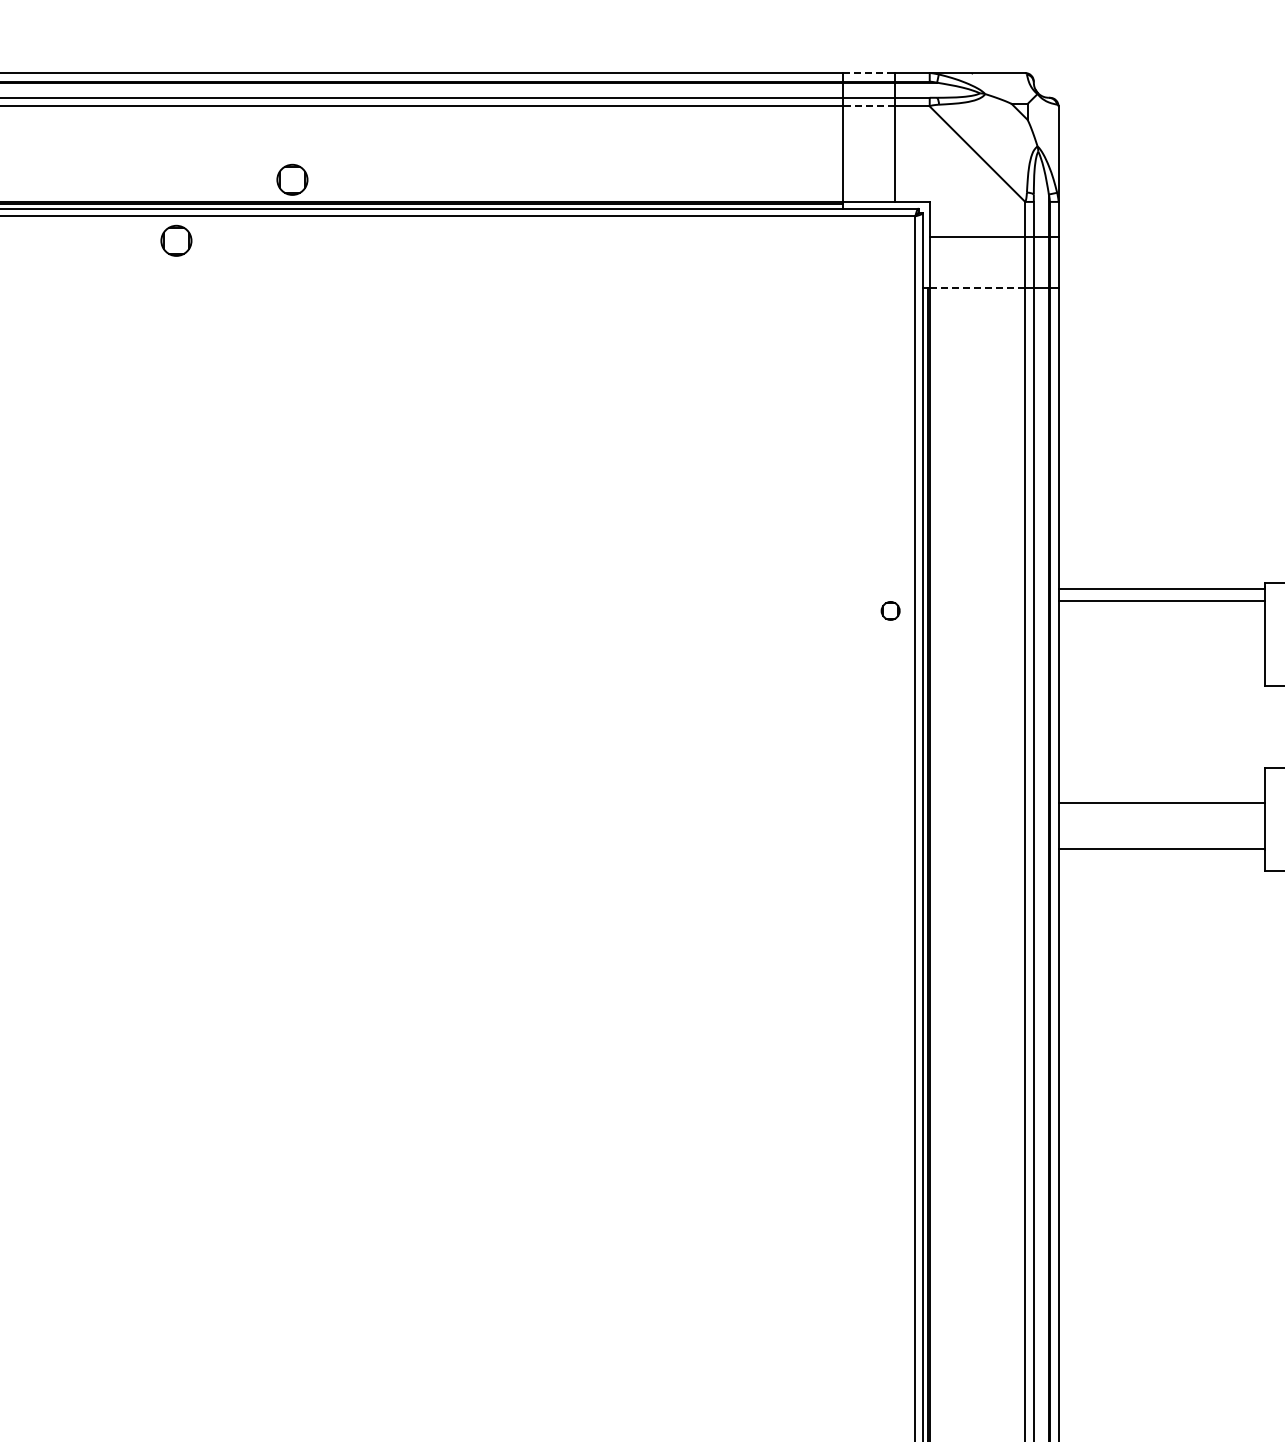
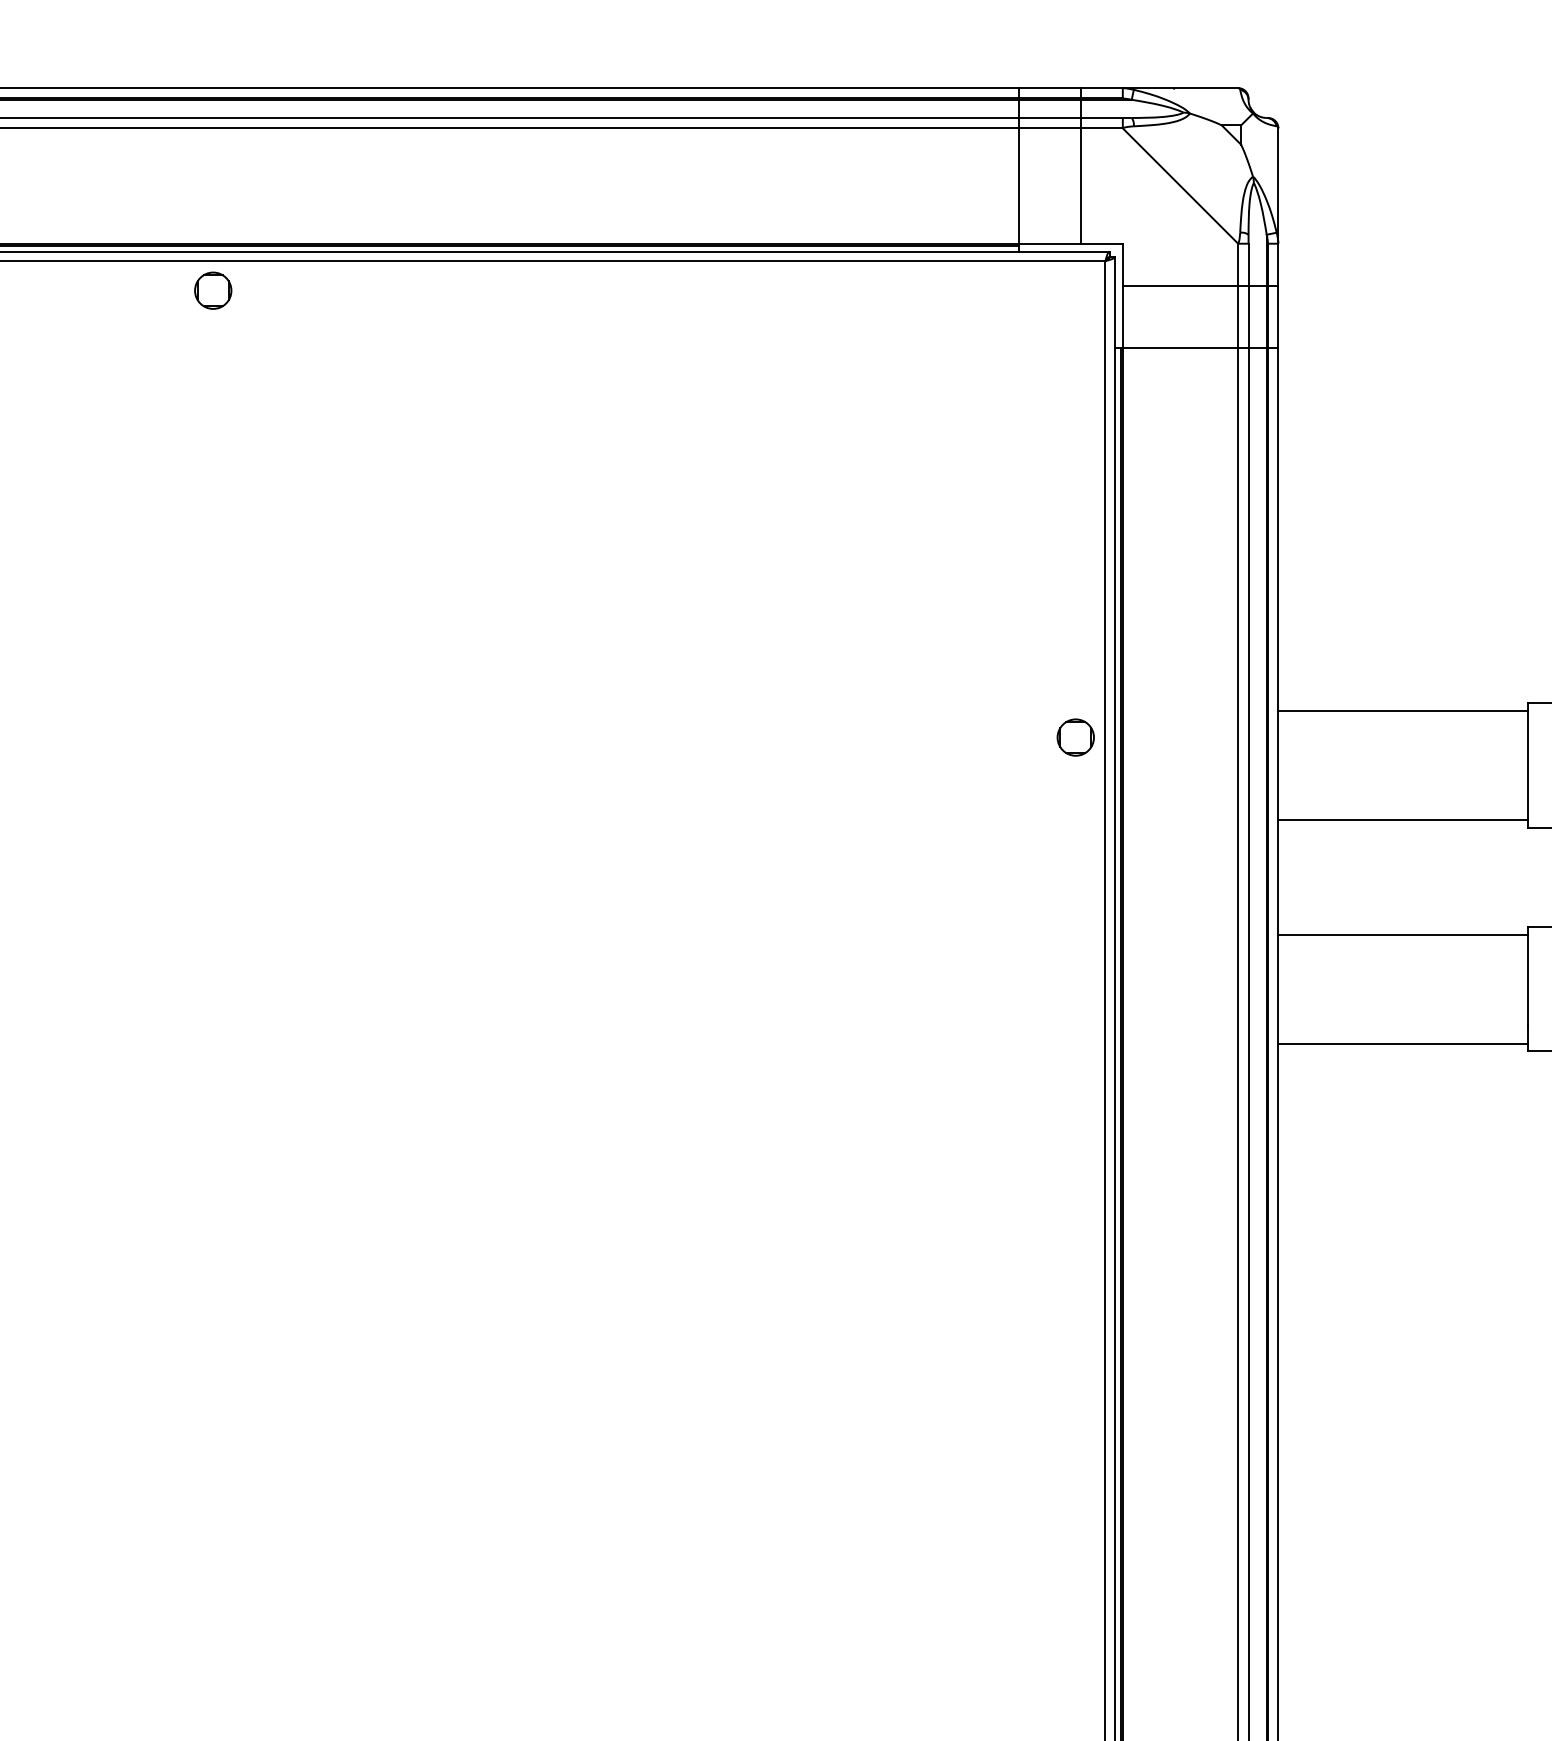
line: (869, 73) -> (1050, 88), dashed -> solid
line: (869, 106) -> (1050, 128), dashed -> solid
part: (292, 179) -> (353, 216), removed
line: (977, 288) -> (1180, 348), dashed -> solid
line: (1161, 601) -> (1402, 820), moved
part: (890, 610) -> (1075, 737), size x1.67
line: (1161, 803) -> (1402, 1043), moved
line: (1161, 849) -> (1402, 935), moved

